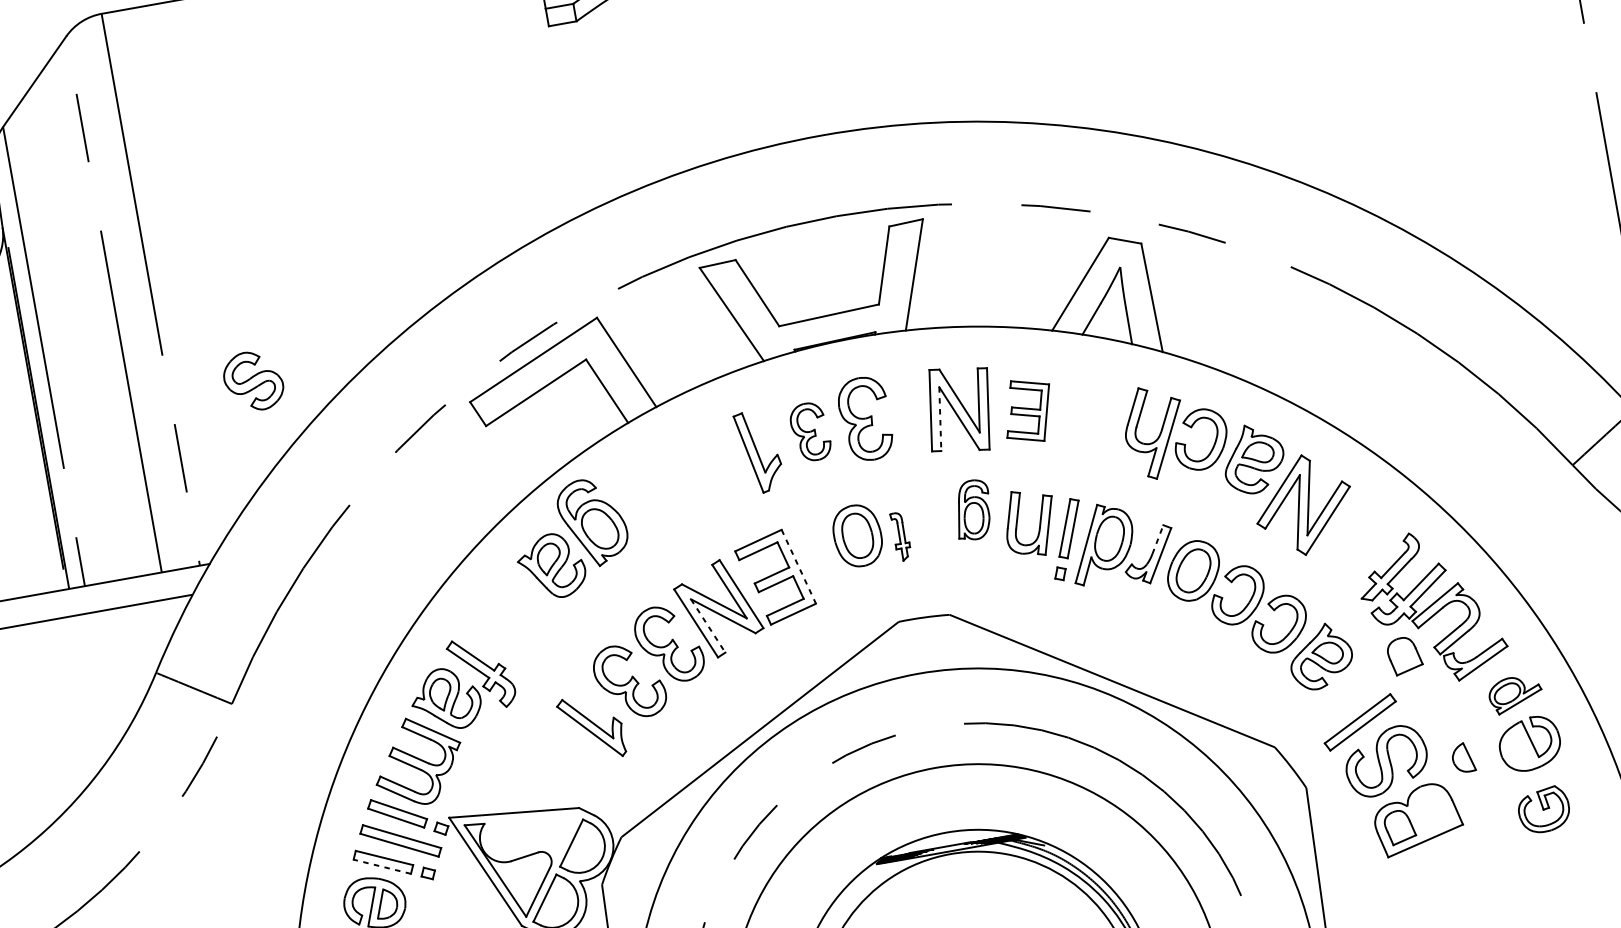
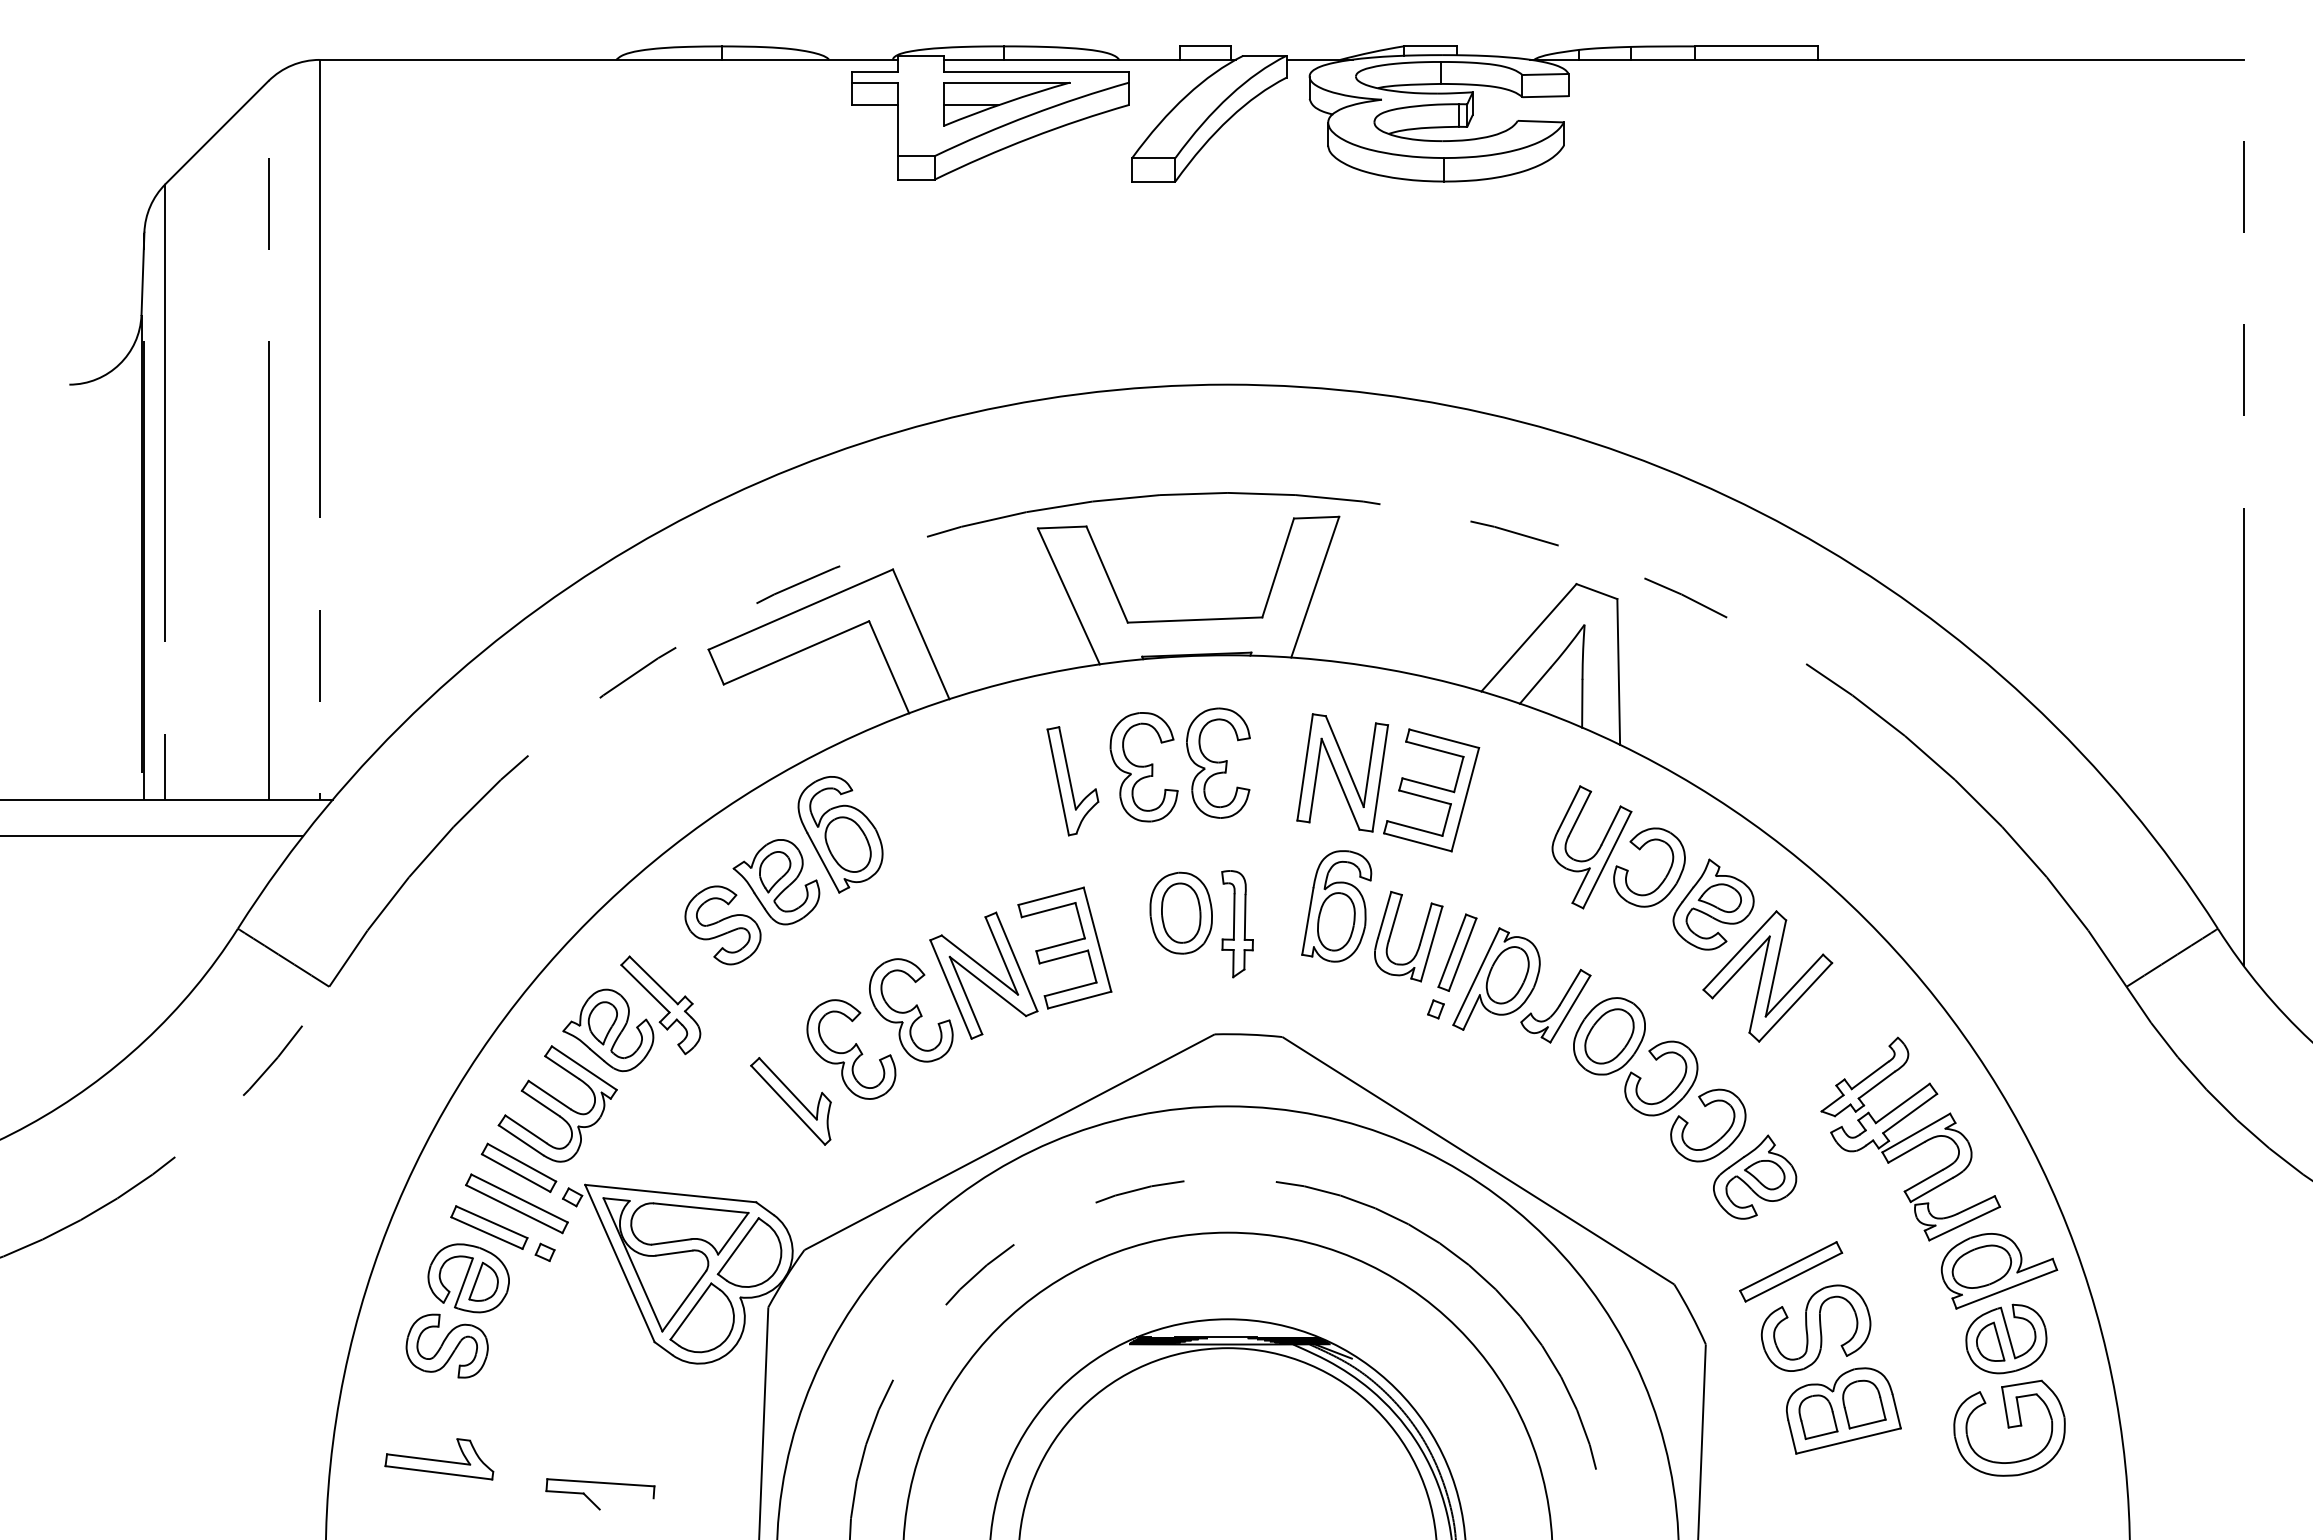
part: (253, 381) -> (722, 925), moved
part: (1028, 411) -> (1431, 790), size x1.43
line: (940, 419) -> (1315, 781), dashed -> solid
part: (810, 432) -> (1143, 767), size x1.43
part: (972, 510) -> (1336, 906), size x1.43
part: (901, 536) -> (1237, 924), size x1.67
line: (1157, 539) -> (1570, 987), dashed -> solid
line: (798, 566) -> (1097, 939), dashed -> solid
line: (708, 625) -> (966, 995), dashed -> solid
part: (1404, 655) -> (1864, 1404), moved
part: (1515, 694) -> (1999, 1271), size x1.67
part: (1463, 757) -> (1990, 1341), moved
part: (1543, 809) -> (2009, 1427), size x1.67
part: (532, 836) -> (689, 1228), added
line: (382, 867) -> (486, 1233), dashed -> solid

